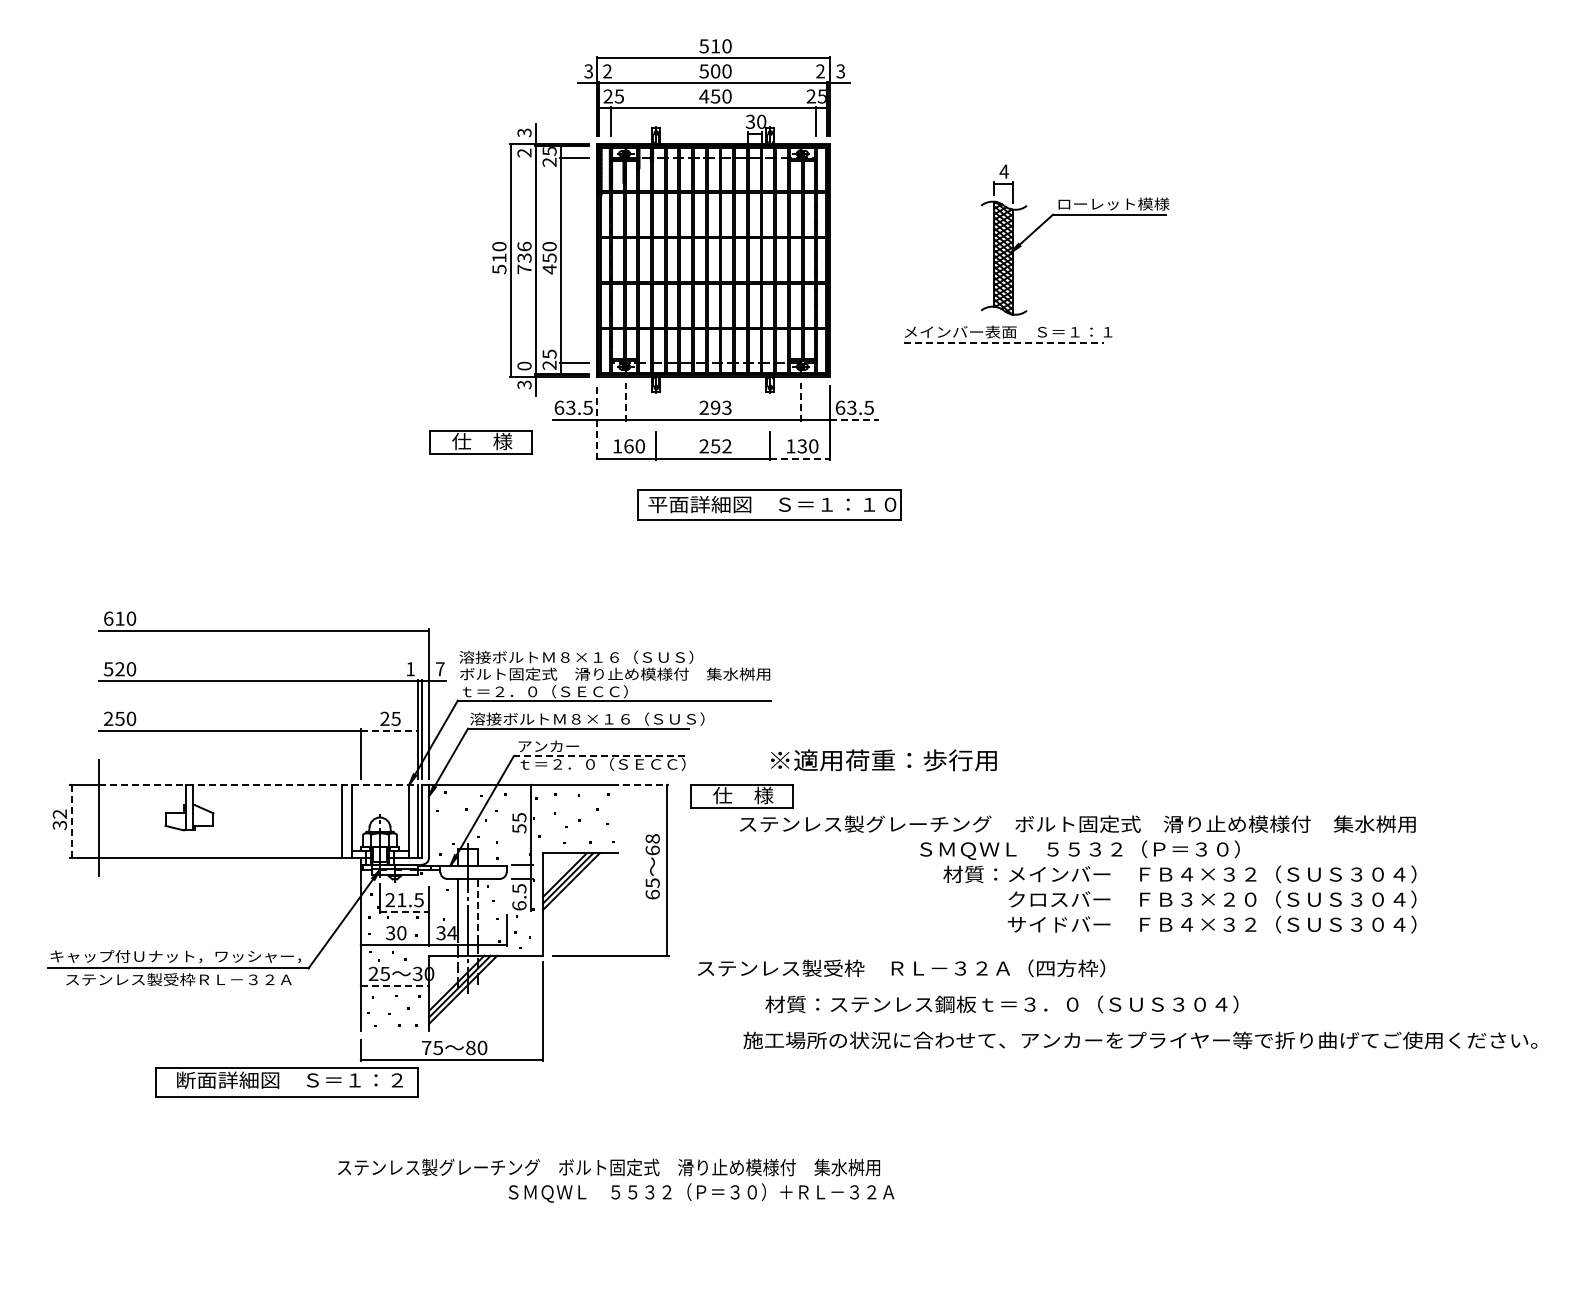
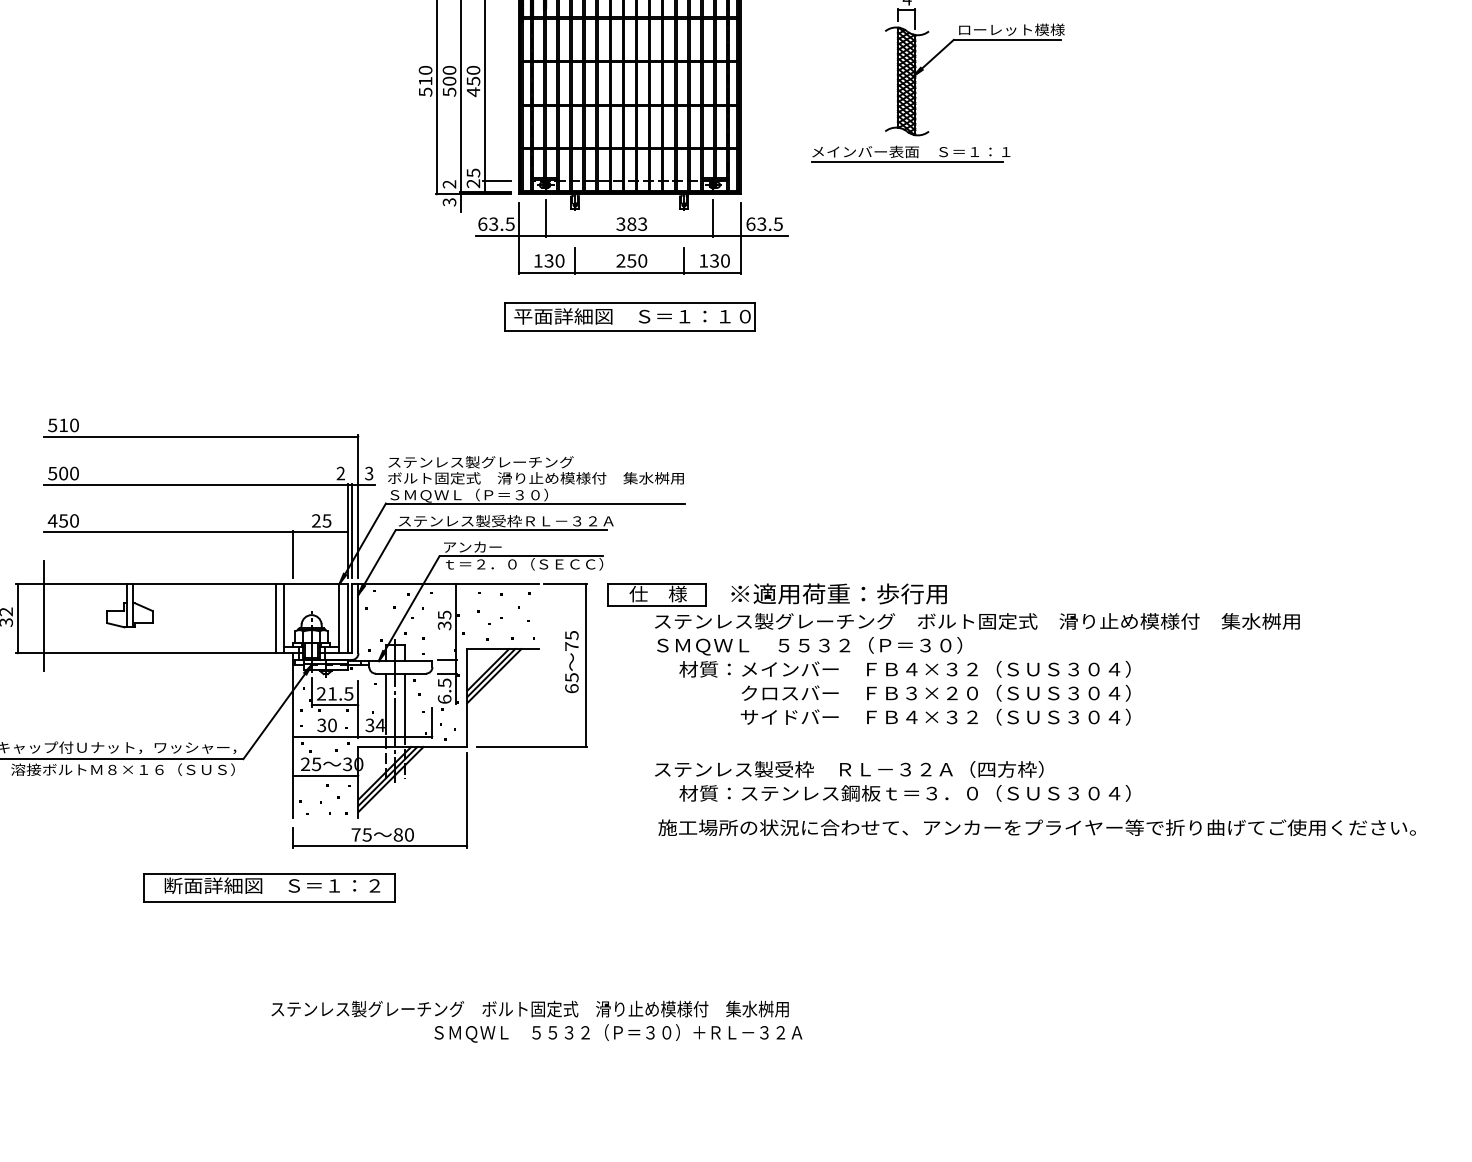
text: (524, 257) -> (449, 80), 736 -> 500
line: (1004, 342) -> (907, 161), dashed -> solid
text: (524, 365) -> (449, 183), 0 -> 2
line: (626, 401) -> (546, 218), dashed -> solid
line: (800, 401) -> (712, 218), dashed -> solid
text: (709, 407) -> (626, 223), 293 -> 383
line: (854, 420) -> (764, 236), dashed -> solid
line: (597, 422) -> (519, 238), dashed -> solid
part: (480, 442) -> (407, 257), removed
text: (628, 446) -> (548, 261), 160 -> 130
text: (726, 446) -> (642, 261), 252 -> 250
line: (800, 458) -> (712, 272), dashed -> solid
part: (769, 504) -> (629, 316), moved
text: (108, 618) -> (52, 425), 610 -> 510
text: (576, 656) -> (499, 461), 溶接ボルトＭ８×１６（ＳＵＳ） -> ステンレス製グレーチング
text: (119, 669) -> (63, 473), 520 -> 500
text: (410, 669) -> (340, 473), 1 -> 2
text: (439, 669) -> (368, 473), 7 -> 3
text: (540, 692) -> (464, 495), ｔ＝２．０（ＳＥＣＣ） -> ＳＭＱＷＬ（Ｐ＝３０）
text: (108, 718) -> (52, 520), 250 -> 450
text: (587, 718) -> (509, 520), 溶接ボルトＭ８×１６（ＳＵＳ） -> ステンレス製受枠ＲＬ－３２Ａ
line: (389, 730) -> (320, 532), dashed -> solid
line: (599, 755) -> (521, 555), dashed -> solid
text: (883, 760) -> (838, 594), moved
line: (258, 784) -> (195, 583), dashed -> solid
line: (645, 784) -> (564, 583), dashed -> solid
line: (71, 821) -> (17, 618), dashed -> solid
text: (518, 828) -> (443, 625), 55 -> 35
text: (652, 844) -> (571, 640), 68 -> 75
text: (1168, 886) -> (894, 680), moved
line: (478, 910) -> (405, 703), dashed -> solid
line: (404, 911) -> (335, 704), dashed -> solid
text: (901, 968) -> (849, 769), moved
text: (182, 979) -> (123, 769), ステンレス製受枠ＲＬ－３２Ａ -> 溶接ボルトＭ８×１６（ＳＵＳ）
line: (395, 985) -> (326, 775), dashed -> solid
part: (286, 1082) -> (269, 887), moved
text: (616, 1180) -> (537, 1021), moved

